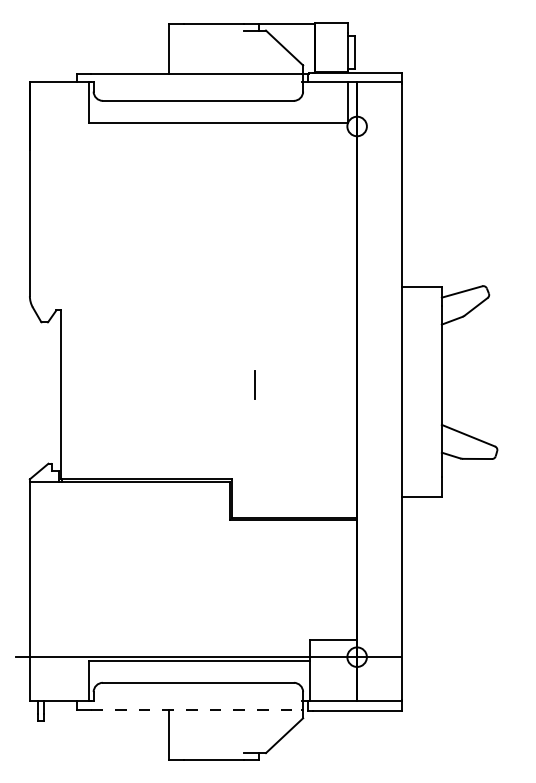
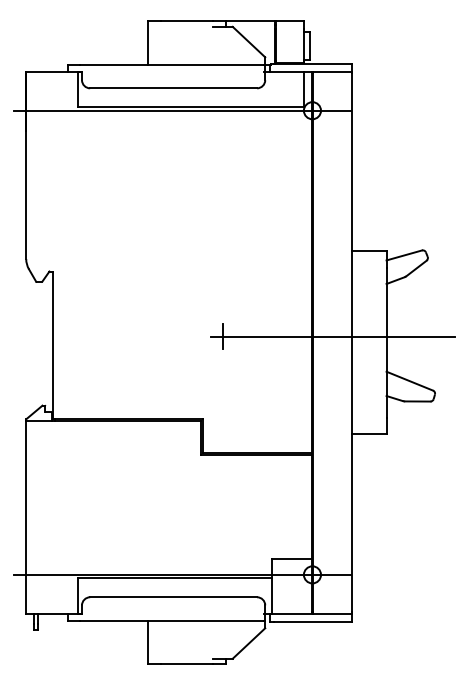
line: (208, 126) -> (182, 110), added
line: (380, 384) -> (332, 336), added
line: (197, 709) -> (172, 620), dashed -> solid

